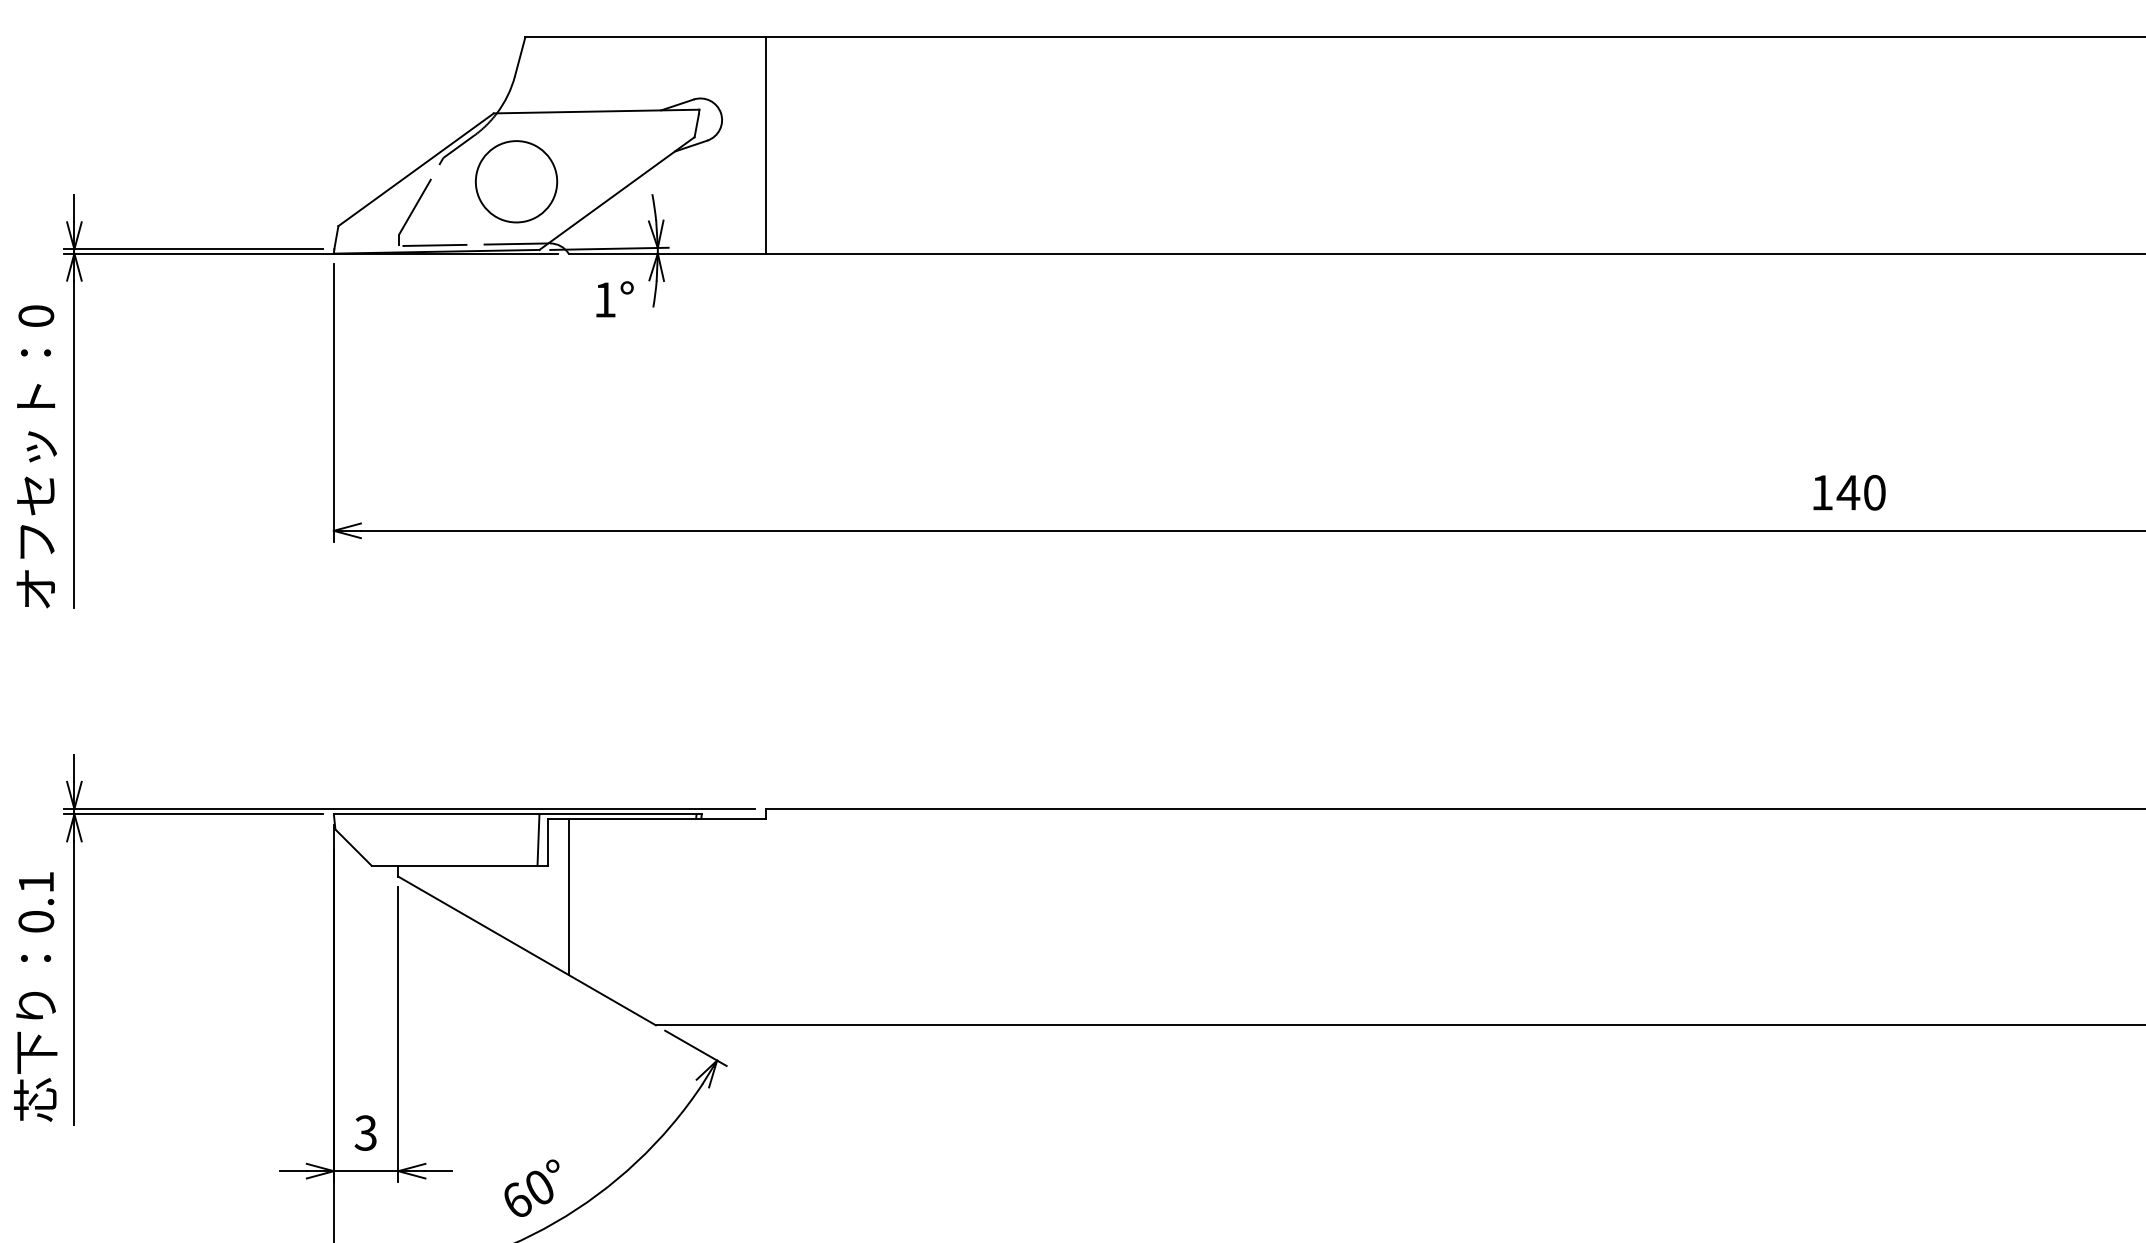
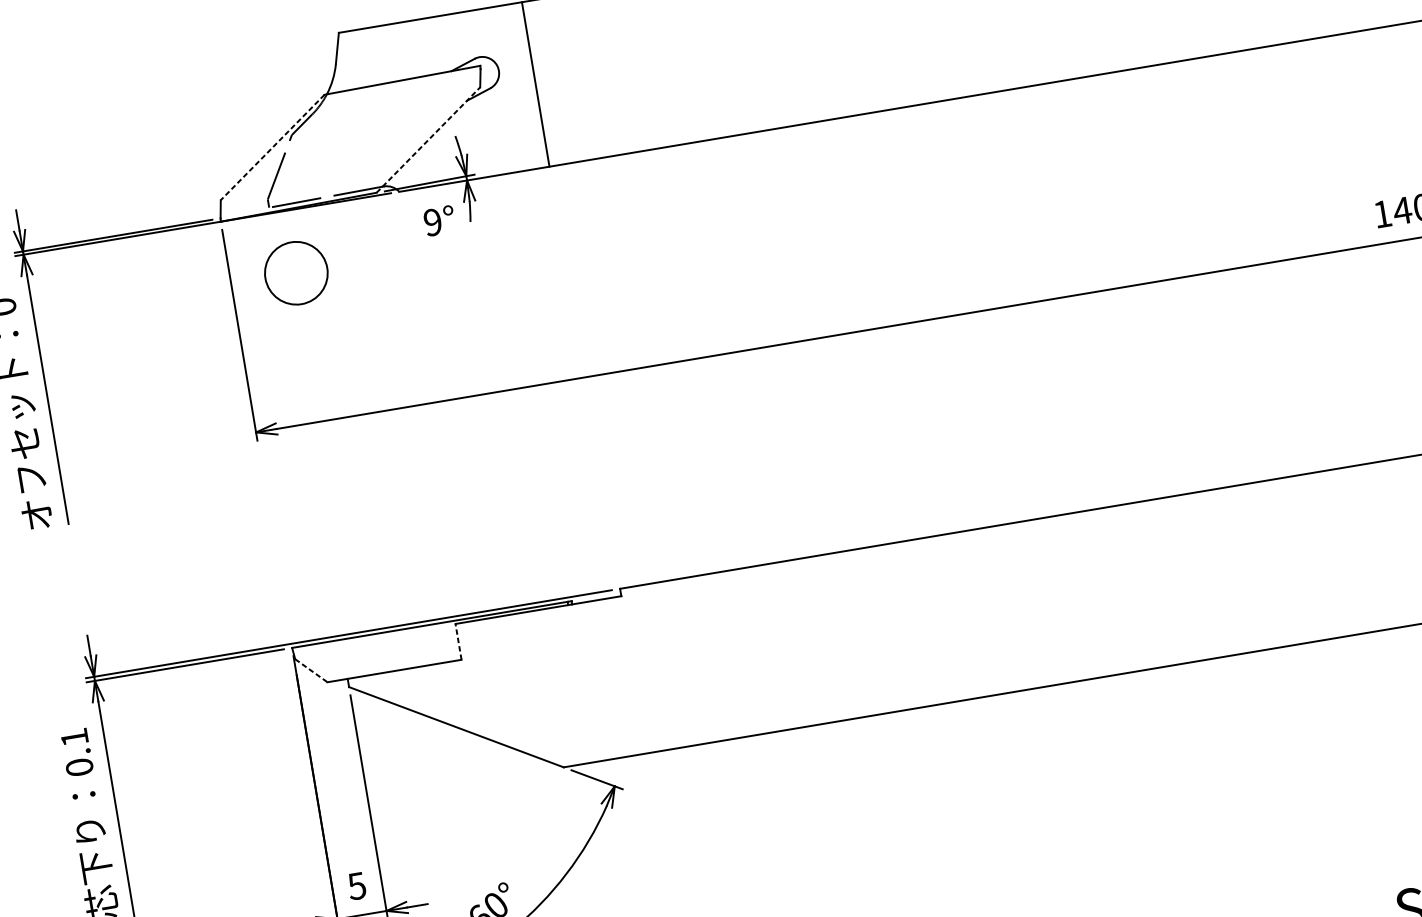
line: (416, 169) -> (272, 147), solid -> dashed
circle: (516, 181) -> (296, 273), moved
line: (617, 193) -> (428, 139), solid -> dashed
text: (604, 299) -> (432, 222), 1° -> 9°
line: (538, 839) -> (450, 641), removed
line: (548, 842) -> (458, 642), solid -> dashed
line: (353, 847) -> (311, 670), solid -> dashed
line: (568, 896) -> (480, 680), removed
text: (365, 1132) -> (356, 885), 3 -> 5

